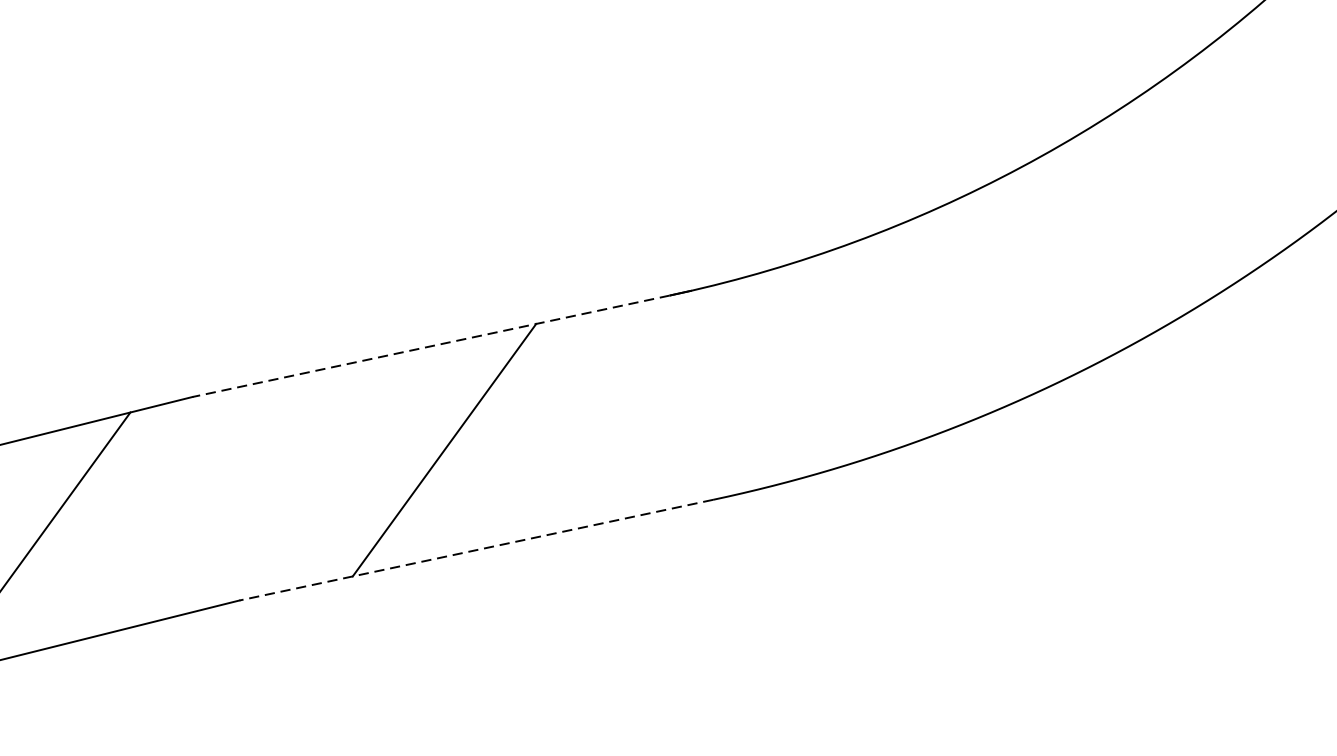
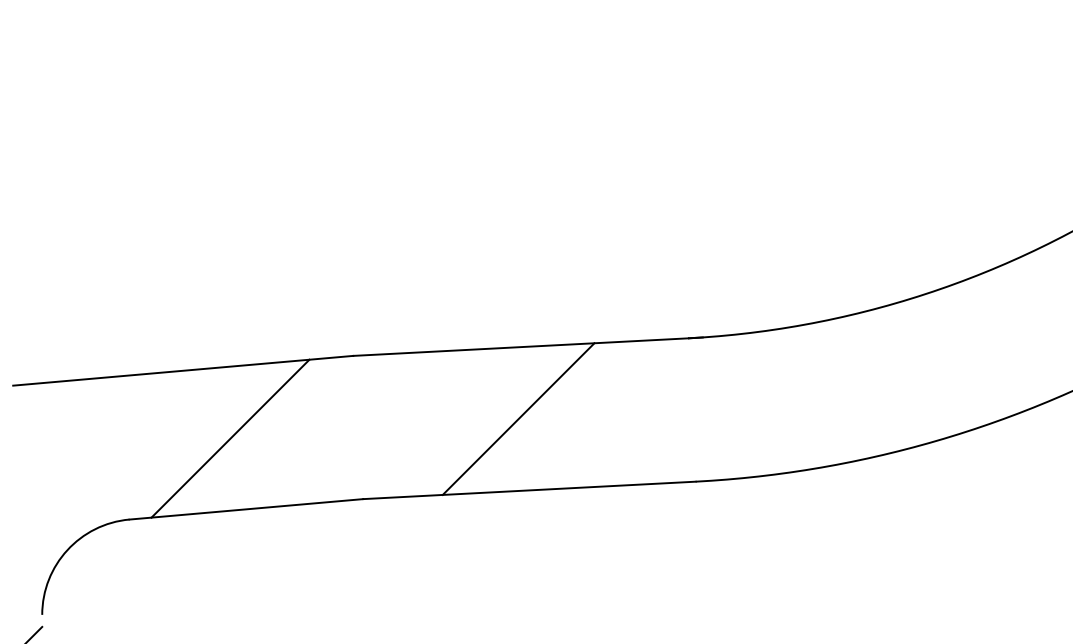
line: (430, 346) -> (520, 347), dashed -> solid
line: (474, 550) -> (528, 490), dashed -> solid

